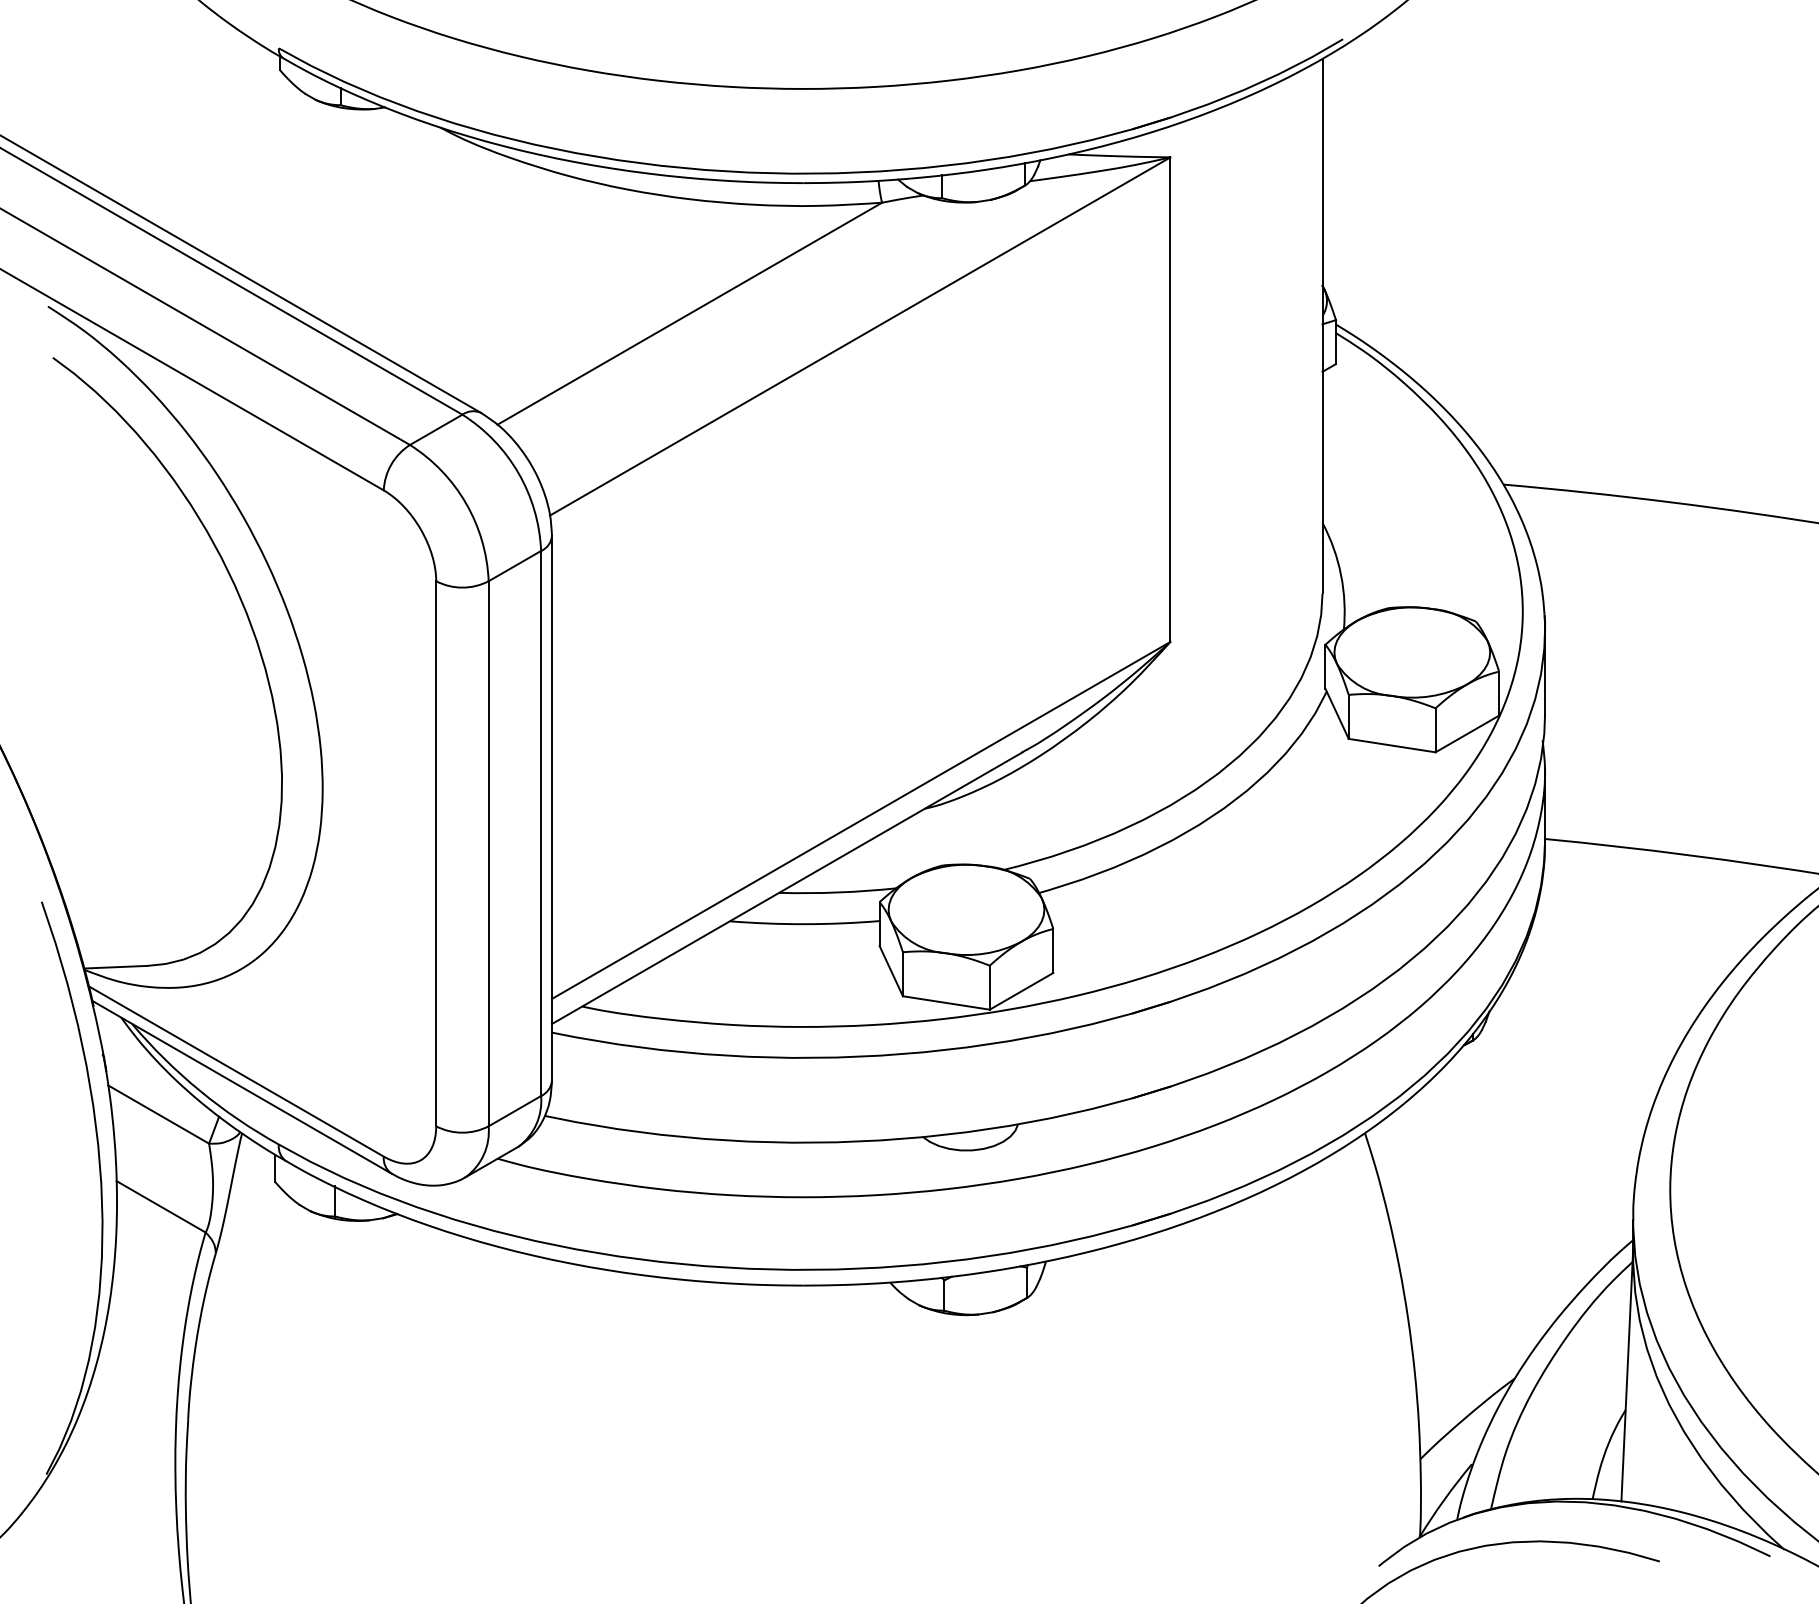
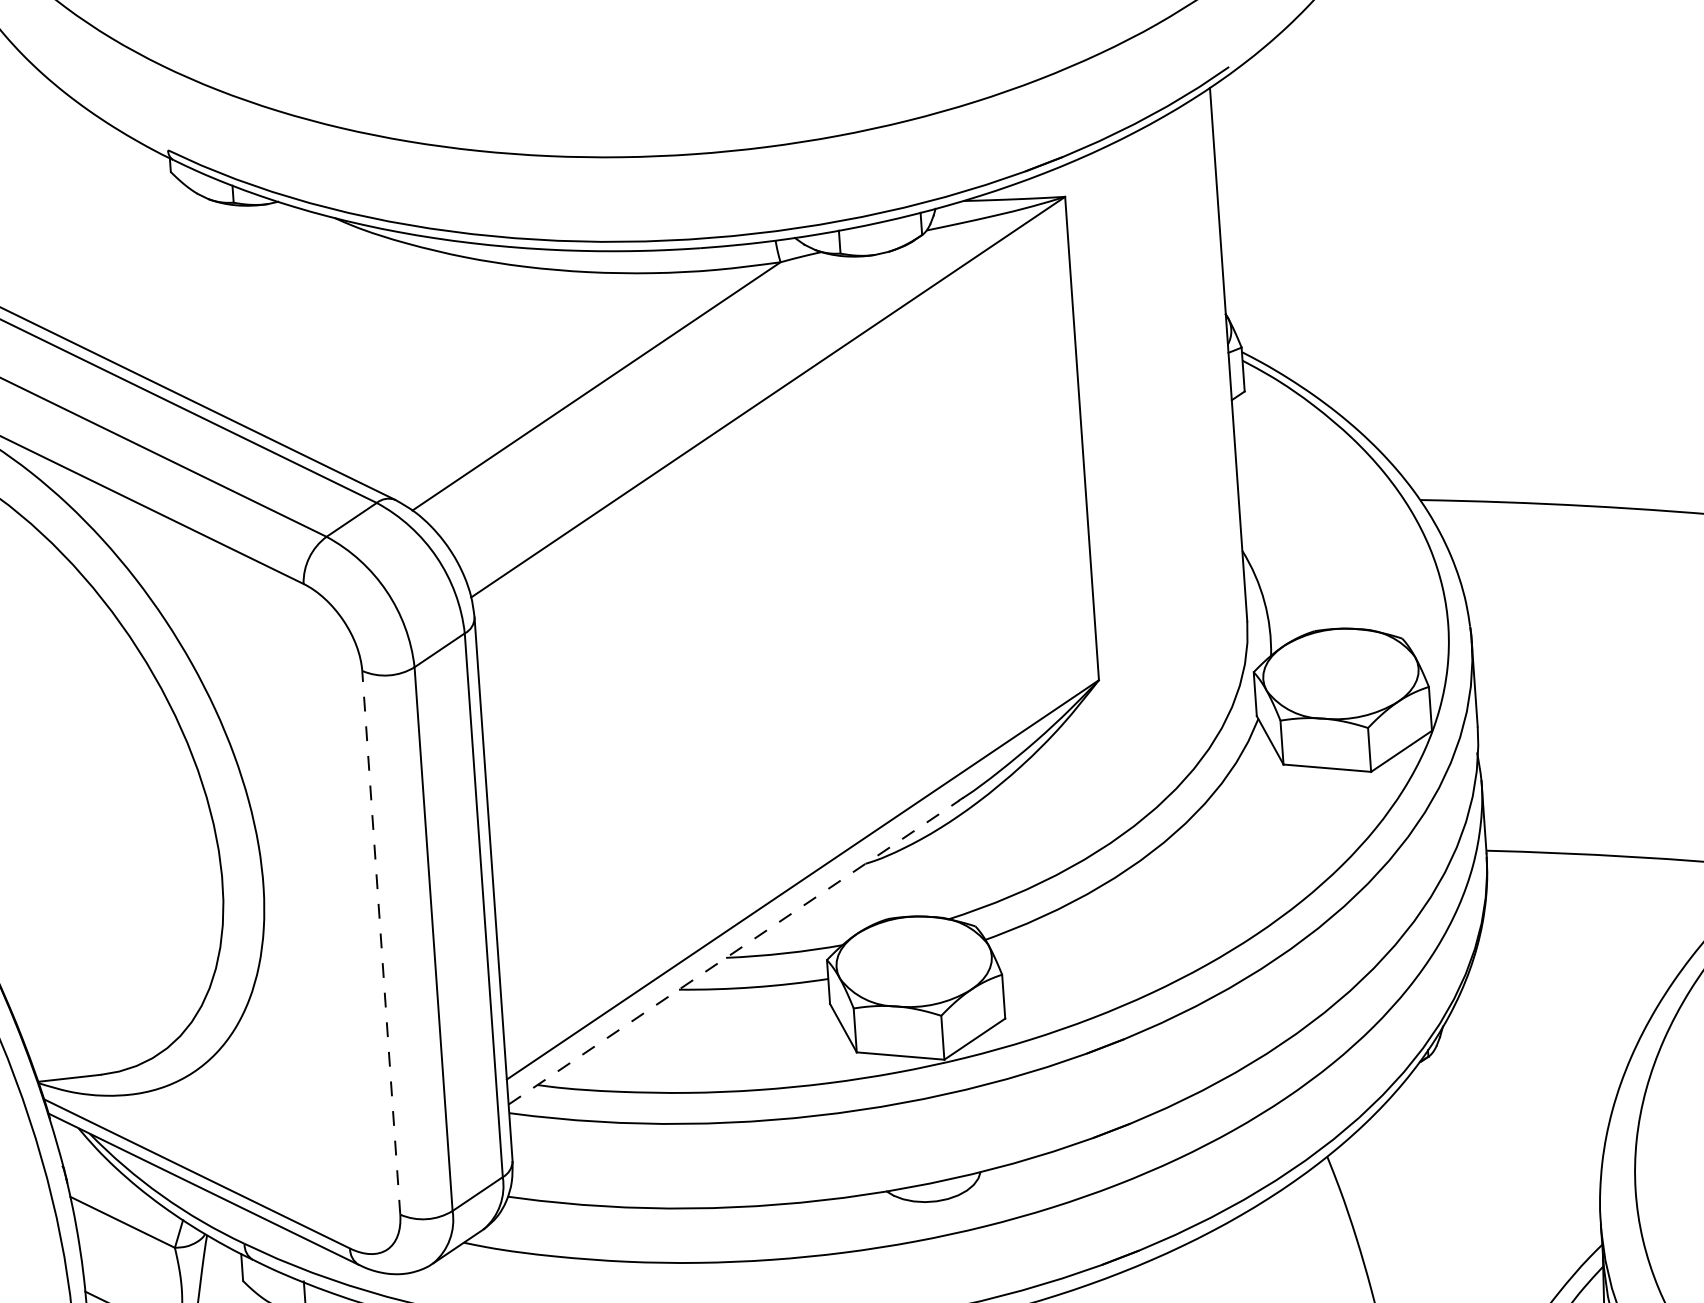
line: (436, 853) -> (381, 942), solid -> dashed
line: (787, 888) -> (734, 952), solid -> dashed

